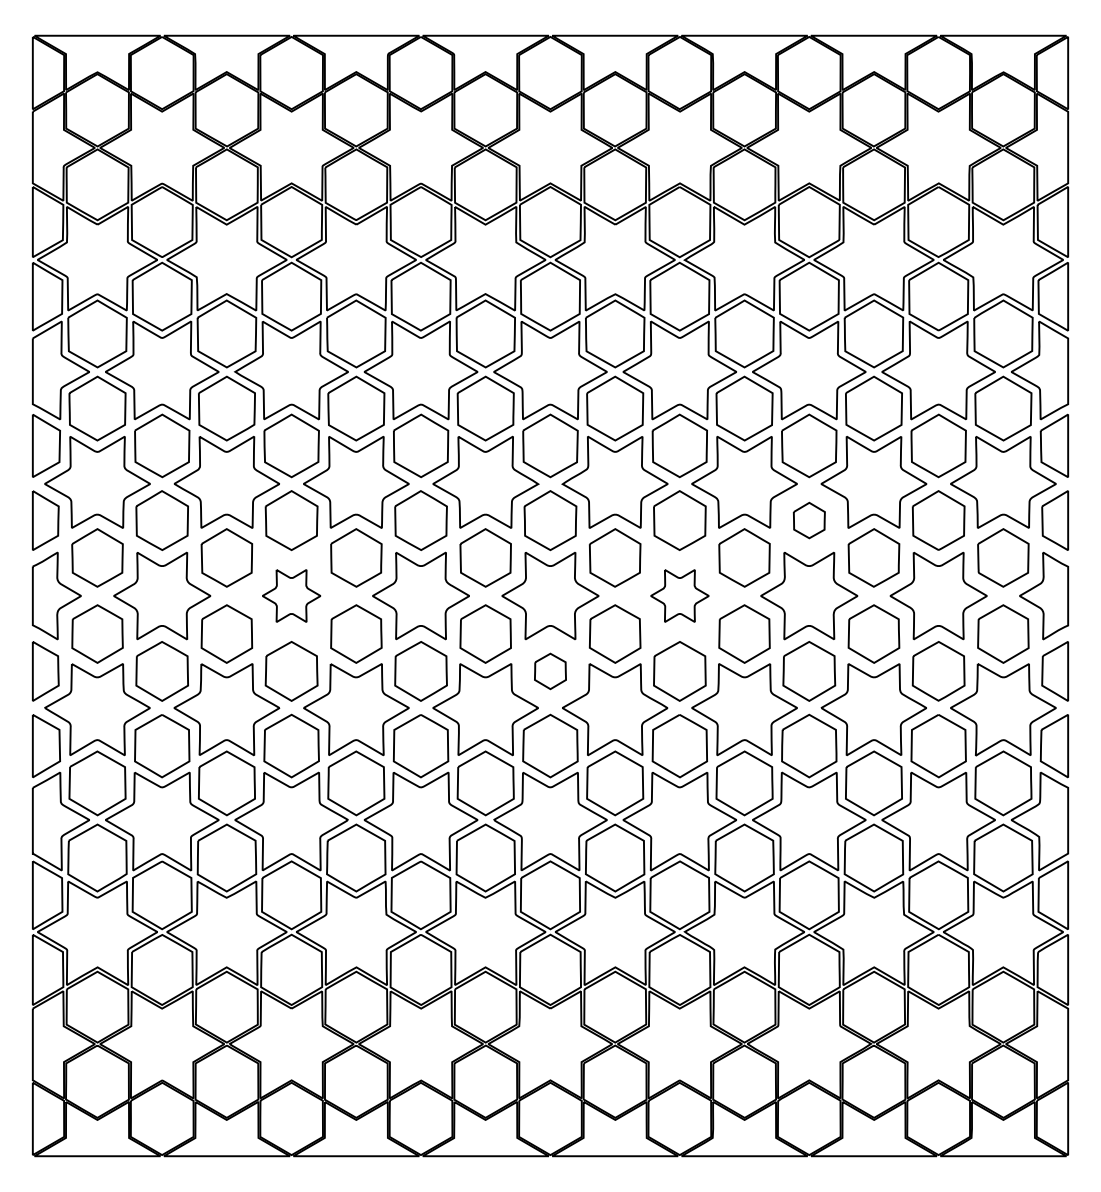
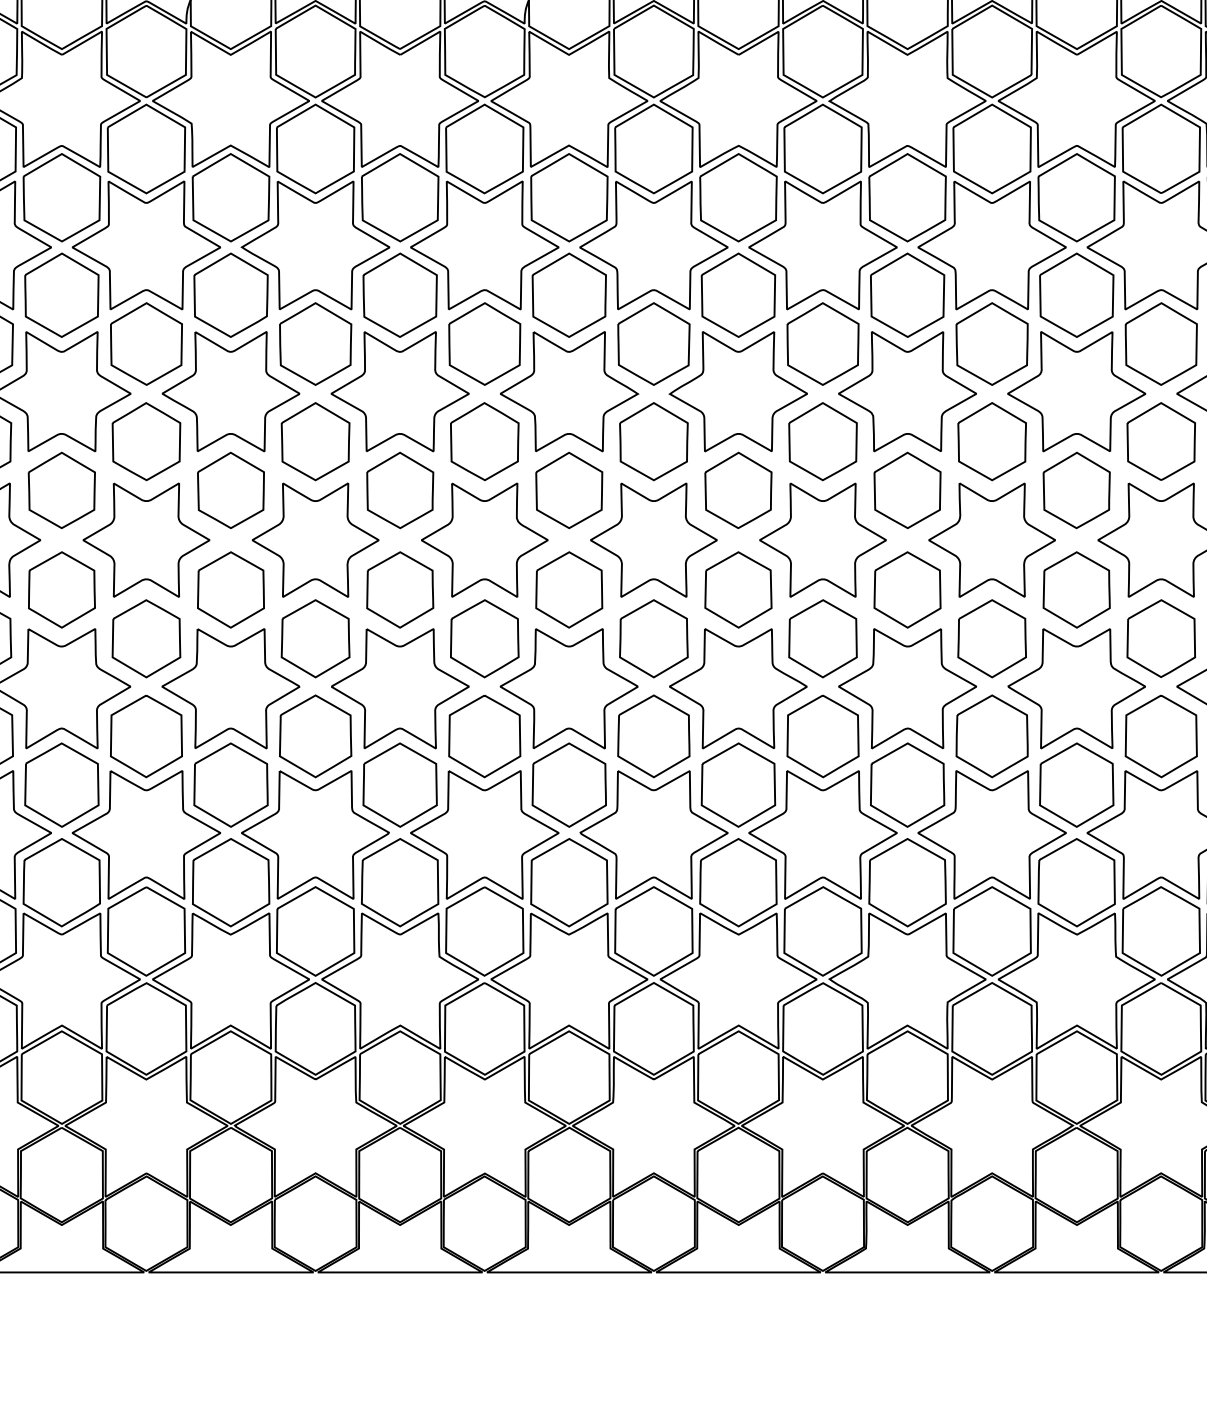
part: (809, 520) -> (992, 441), size x1.67
part: (291, 595) -> (315, 539), size x1.67
part: (679, 595) -> (822, 539), size x1.67
part: (550, 671) -> (653, 638), size x1.67

